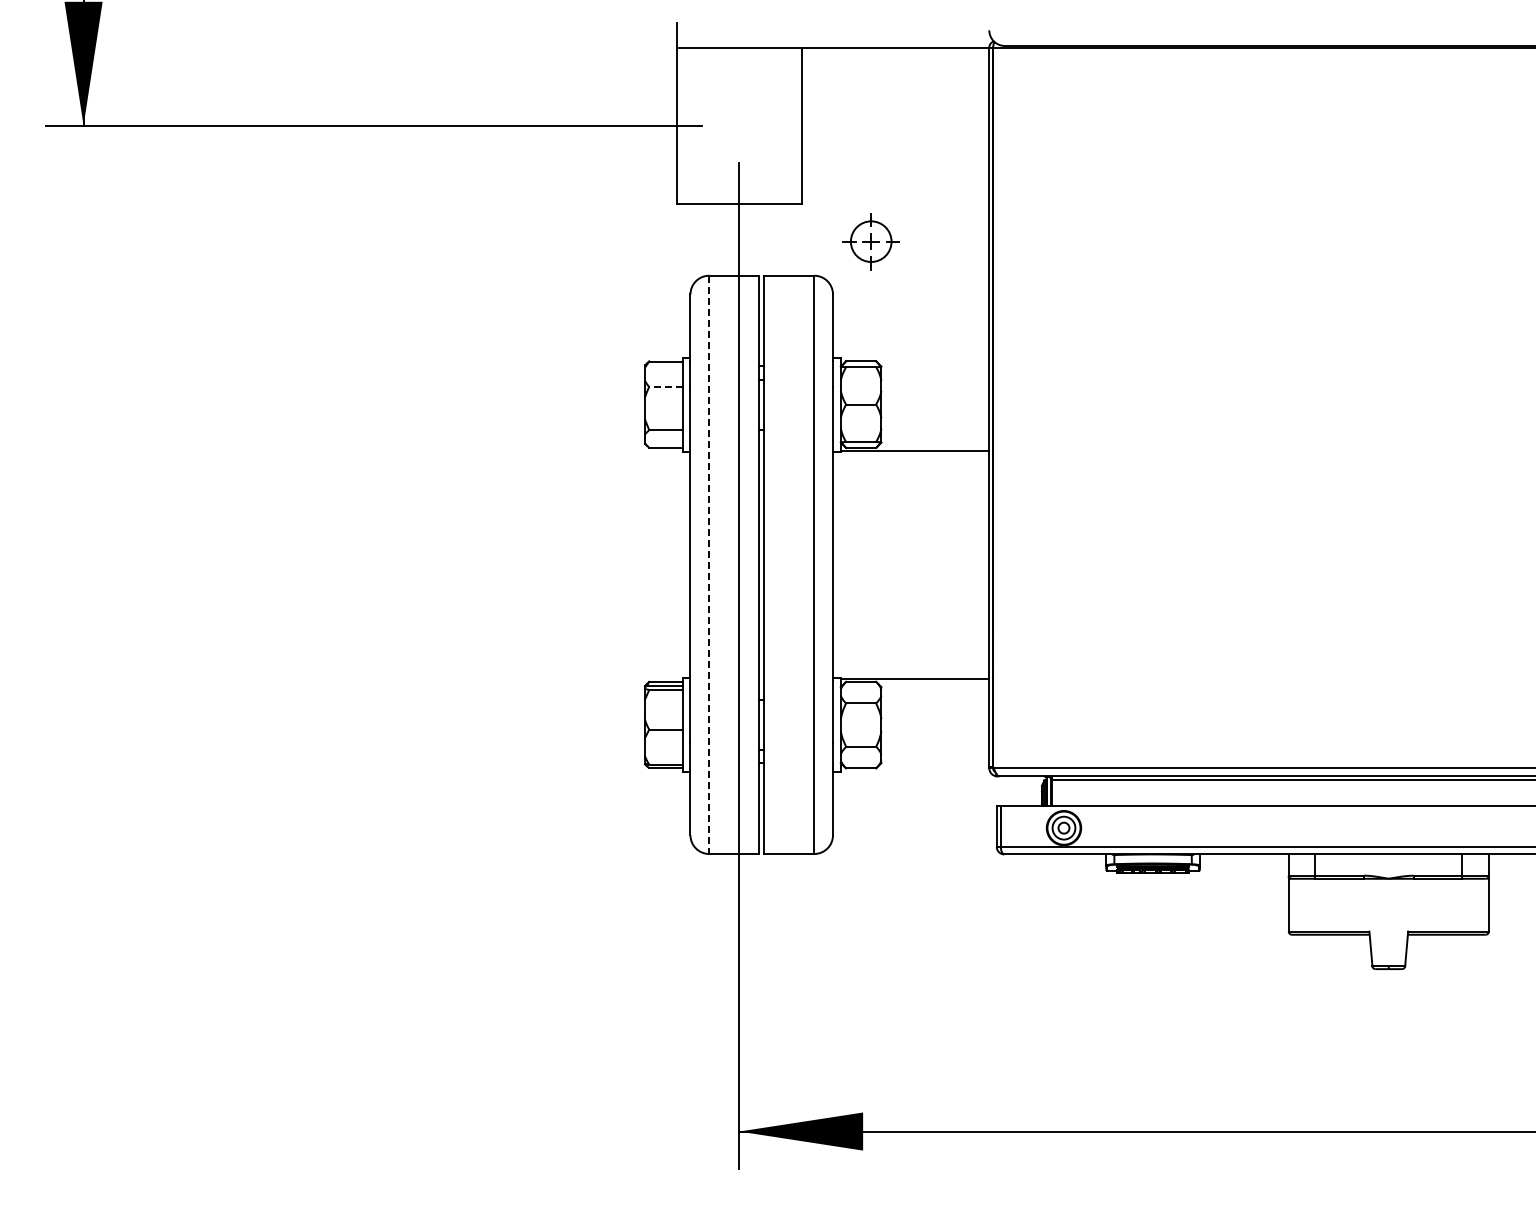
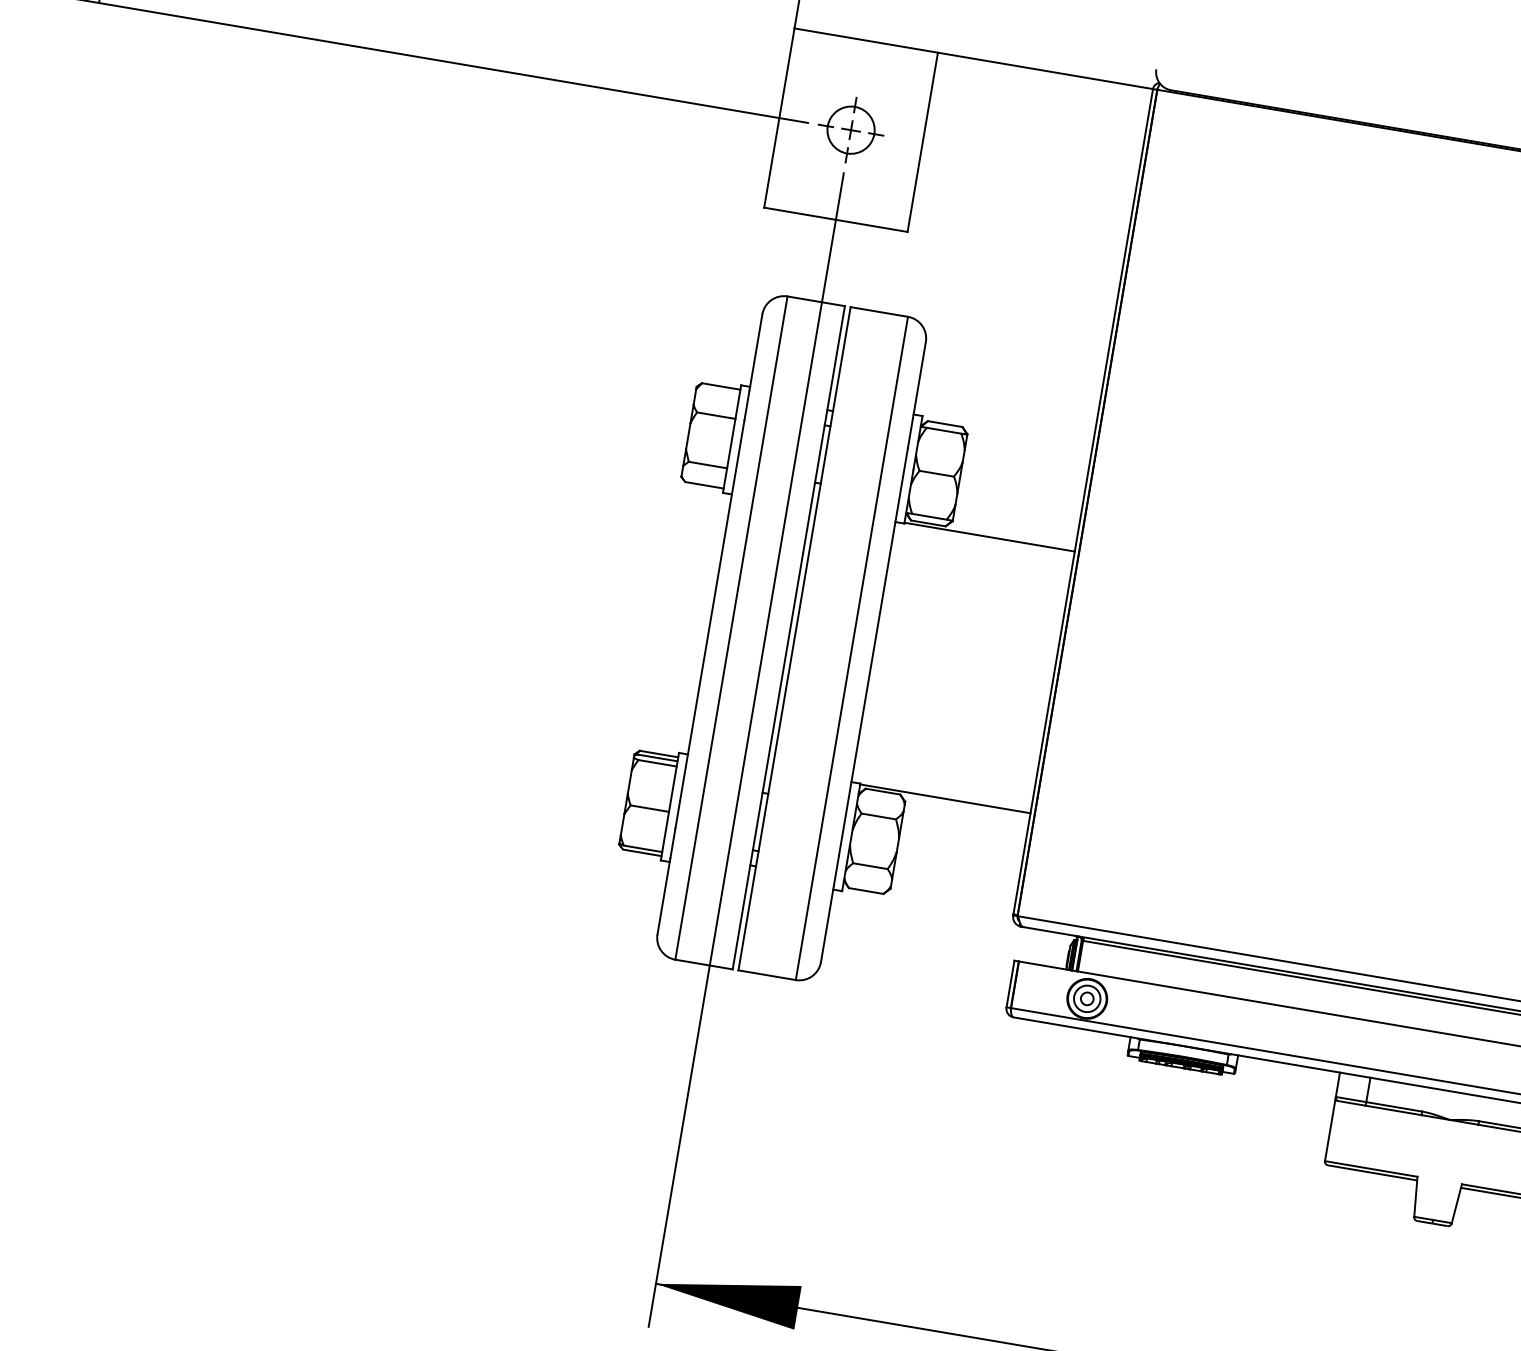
part: (870, 241) -> (850, 129), moved
line: (665, 386) -> (715, 415), dashed -> solid
line: (709, 565) -> (731, 628), dashed -> solid

